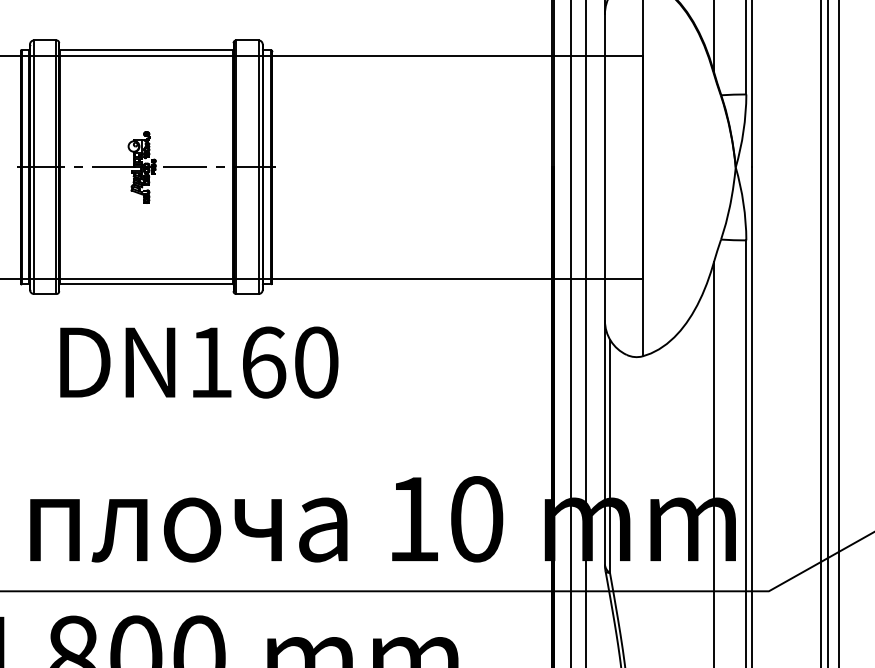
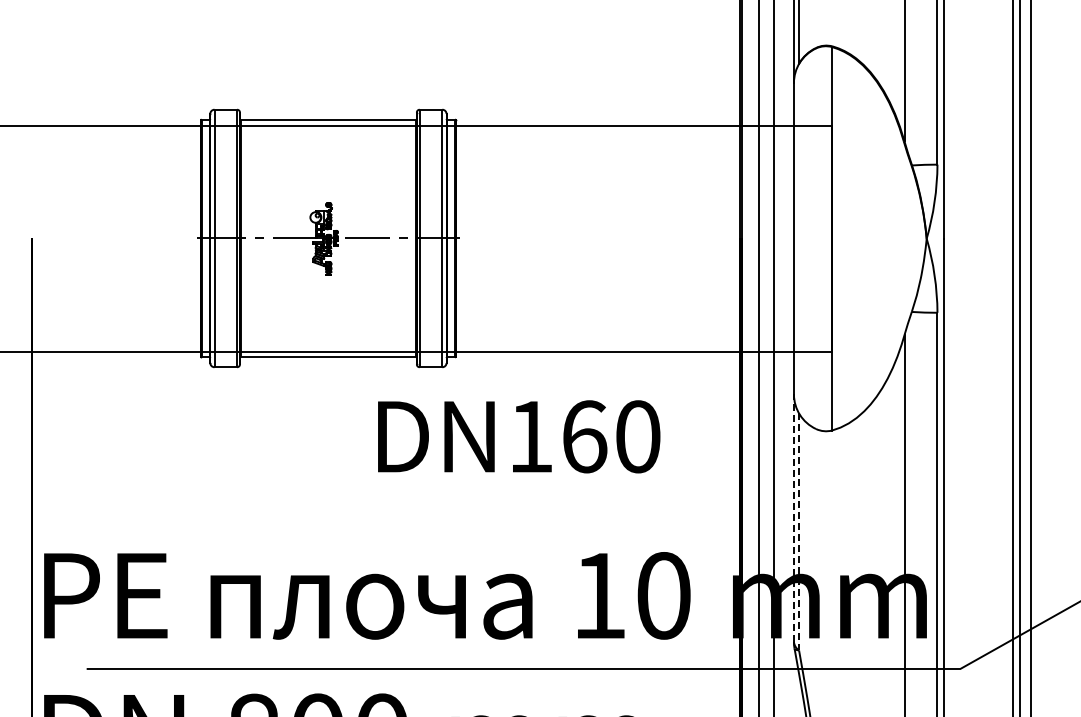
text: (199, 362) -> (519, 436), moved
line: (604, 443) -> (793, 518), solid -> dashed
line: (610, 456) -> (799, 532), solid -> dashed

